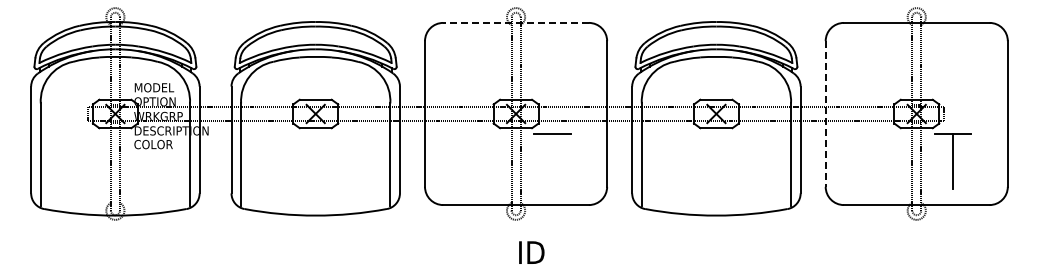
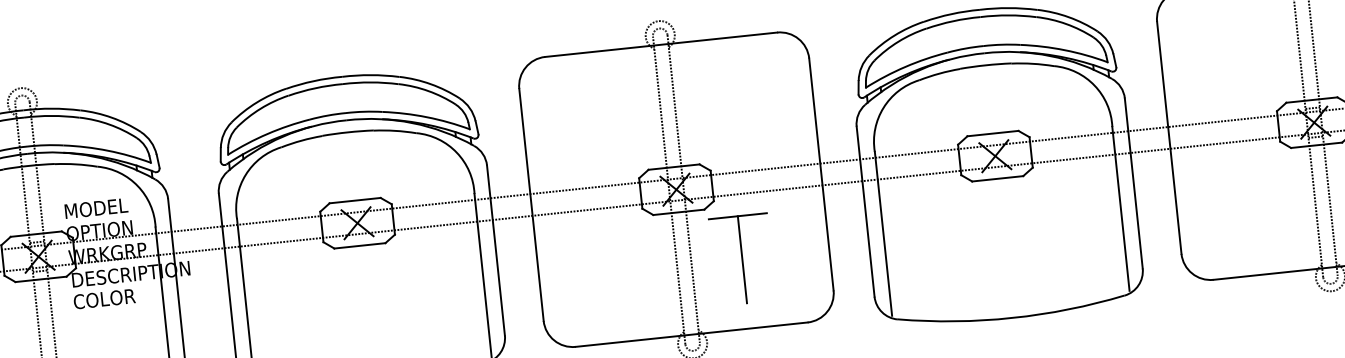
line: (516, 22) -> (661, 44), dashed -> solid
line: (825, 113) -> (1168, 137), dashed -> solid
line: (552, 161) -> (742, 259), added

